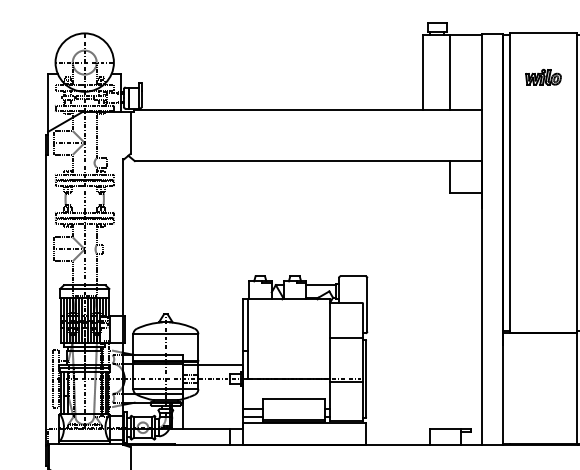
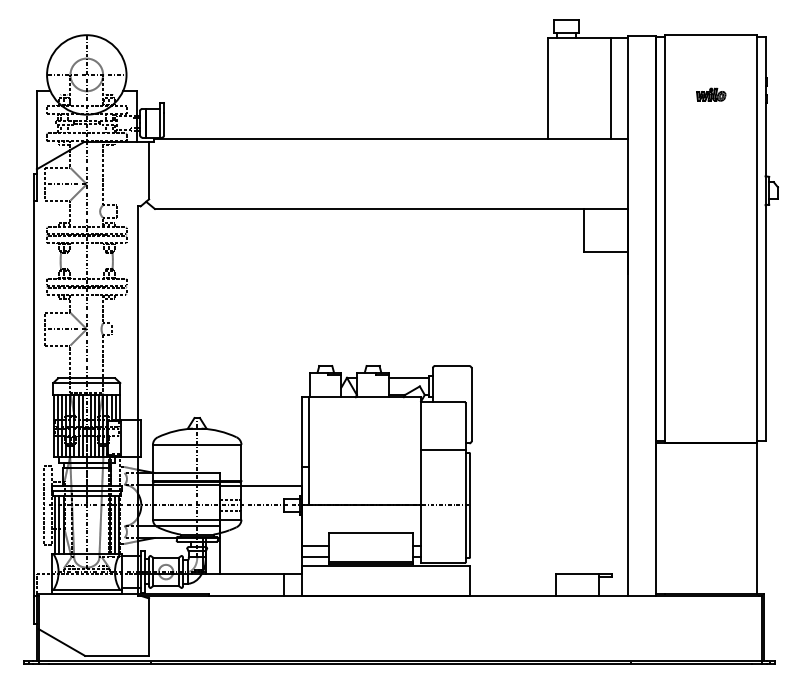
line: (449, 72) -> (610, 88), moved
part: (542, 76) -> (710, 94), size x0.6
line: (346, 381) -> (443, 509), removed

